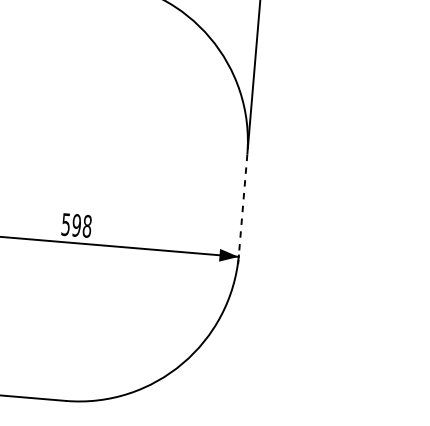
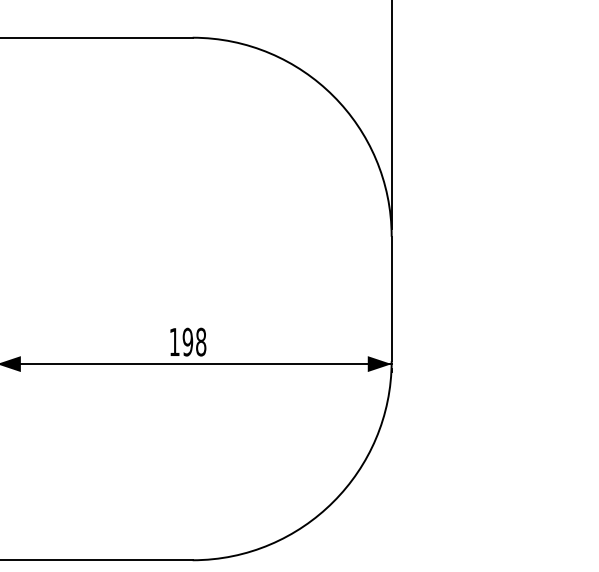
line: (242, 205) -> (391, 299), dashed -> solid
text: (65, 224) -> (174, 342), 598 -> 198

